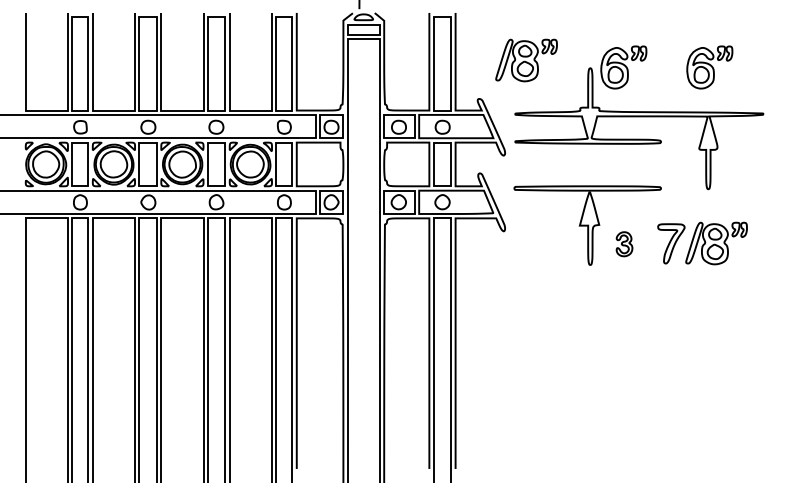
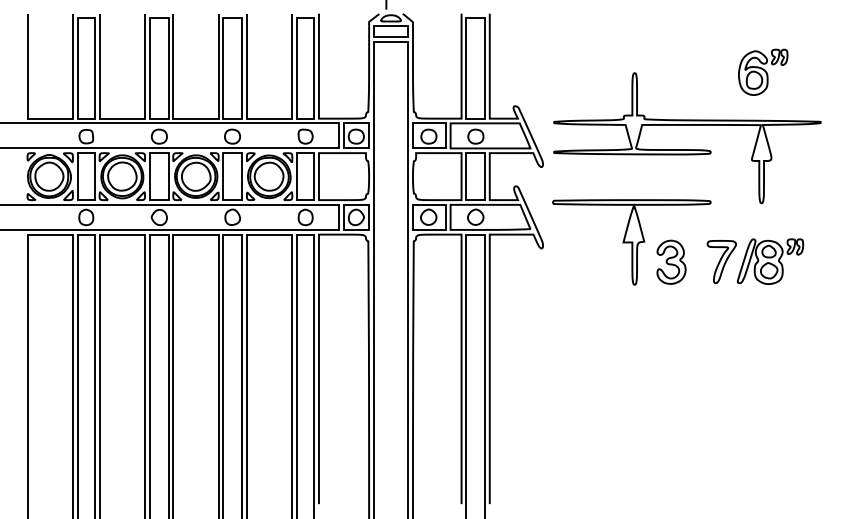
part: (526, 60) -> (566, 64), removed
part: (623, 67) -> (670, 72), removed
part: (624, 244) -> (671, 262), size x1.67

